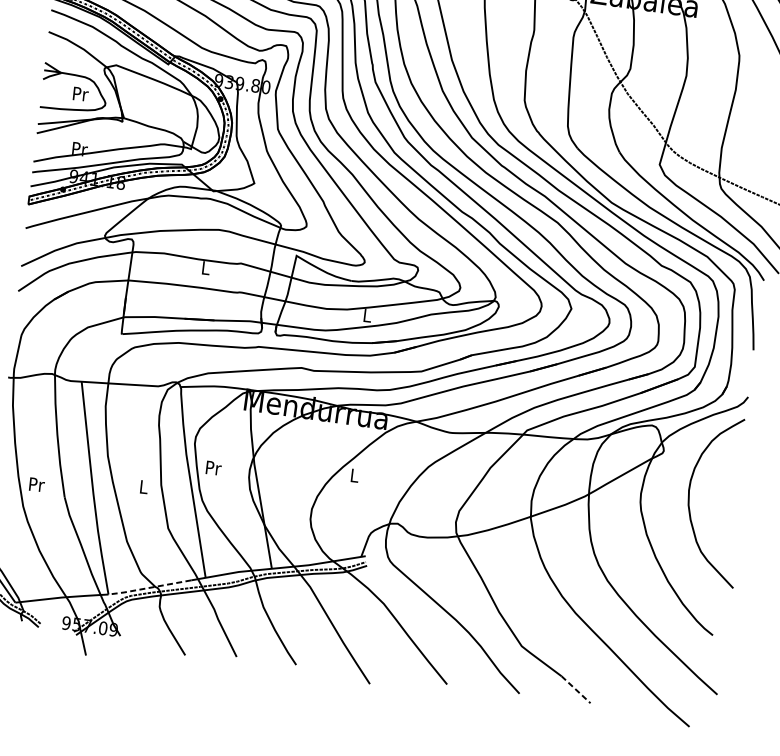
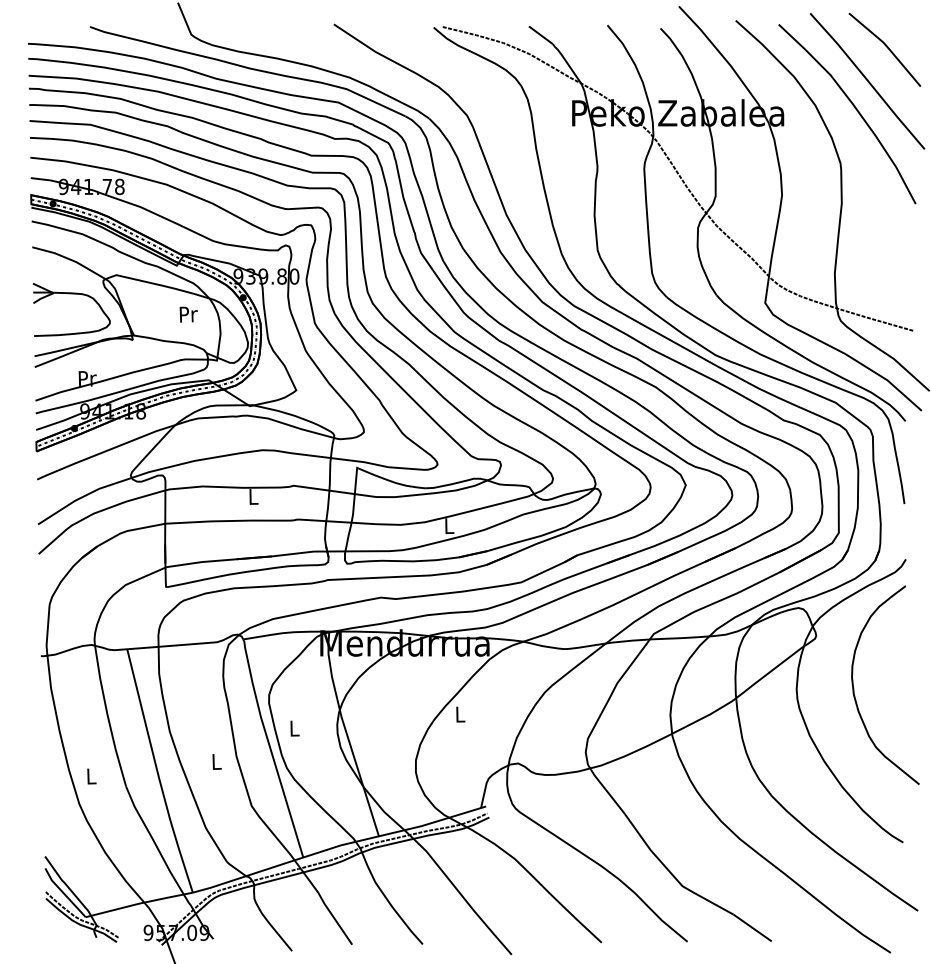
text: (80, 94) -> (188, 314), moved
text: (213, 468) -> (294, 728), Pr -> L
text: (36, 484) -> (91, 776), Pr -> L
line: (149, 588) -> (239, 878), dashed -> solid
line: (576, 690) -> (753, 928), dashed -> solid

